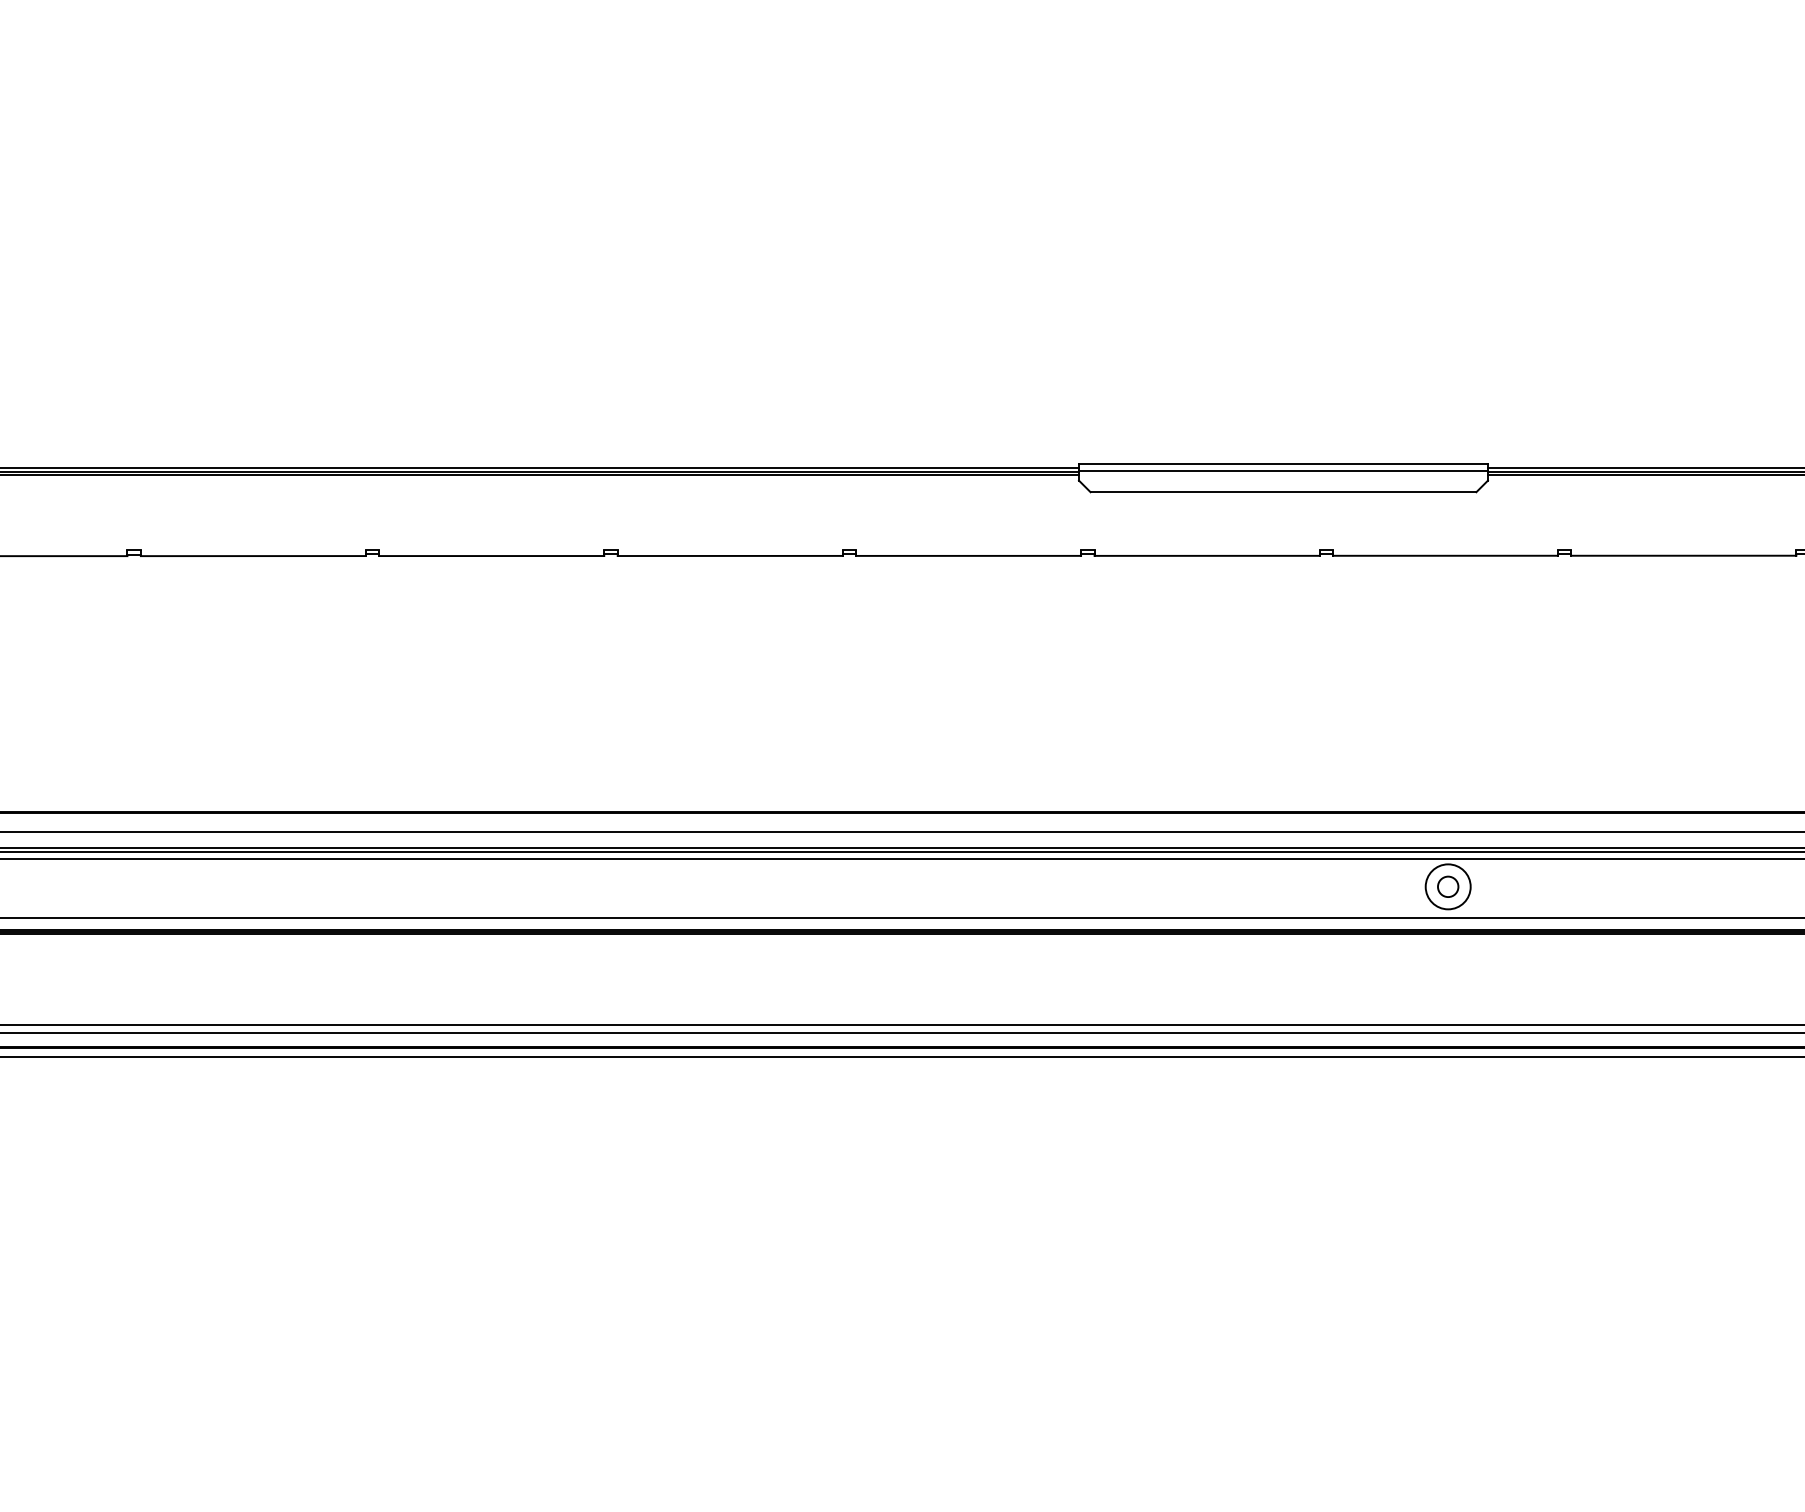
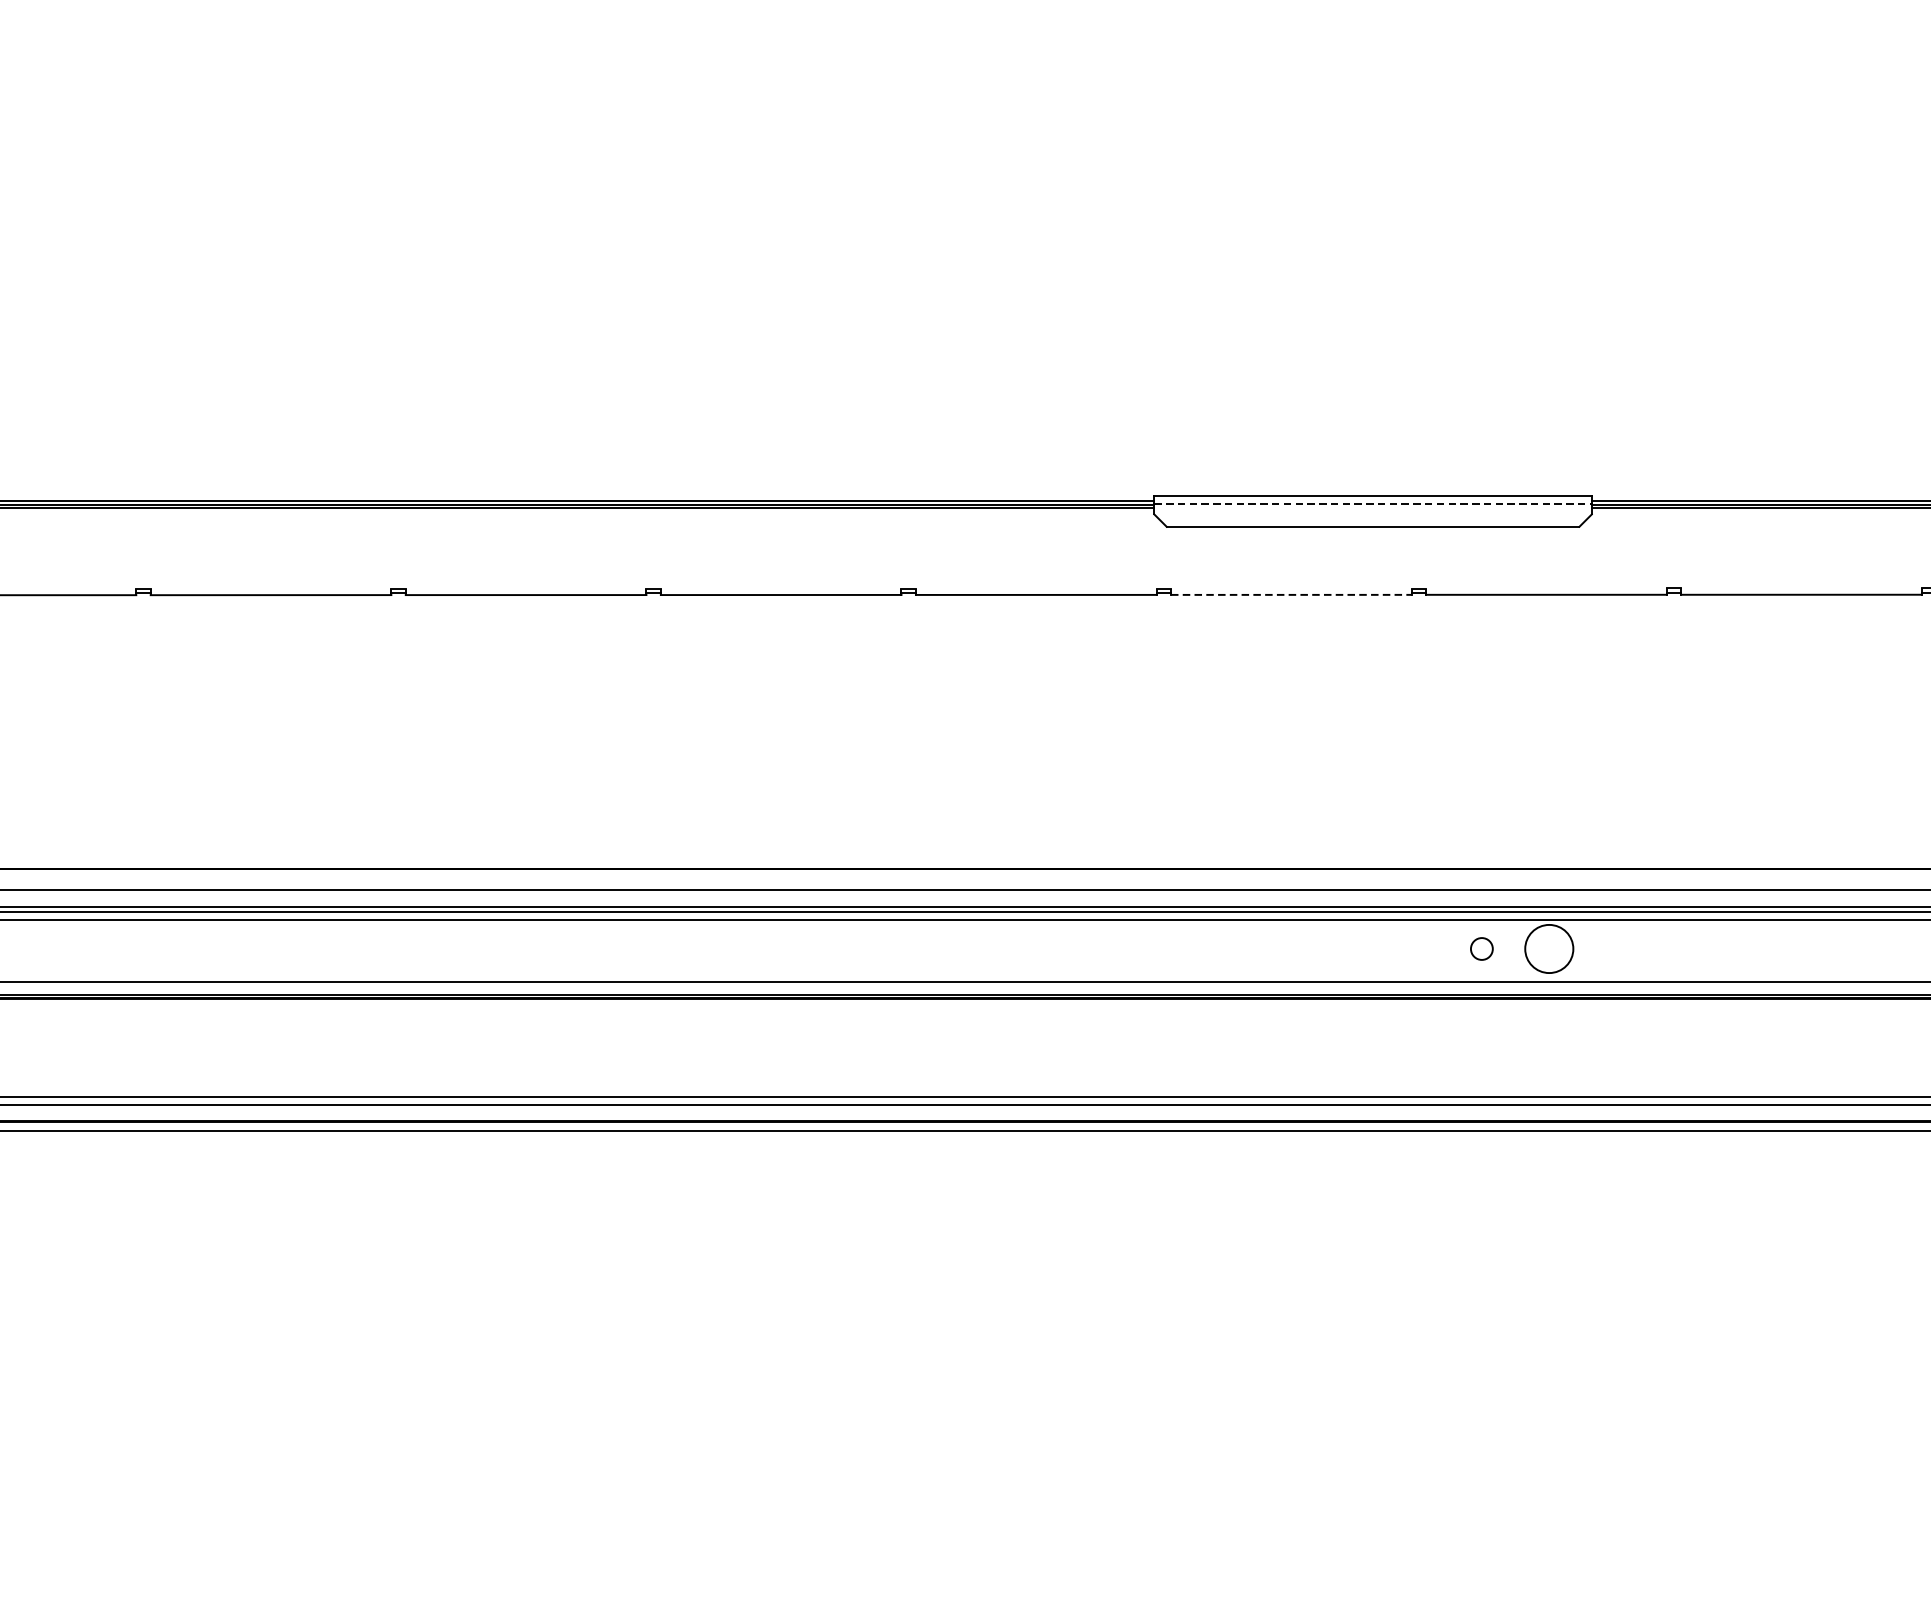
line: (1283, 470) -> (1373, 503), solid -> dashed
line: (1207, 555) -> (1291, 594), solid -> dashed
circle: (1448, 886) -> (1482, 948), moved

